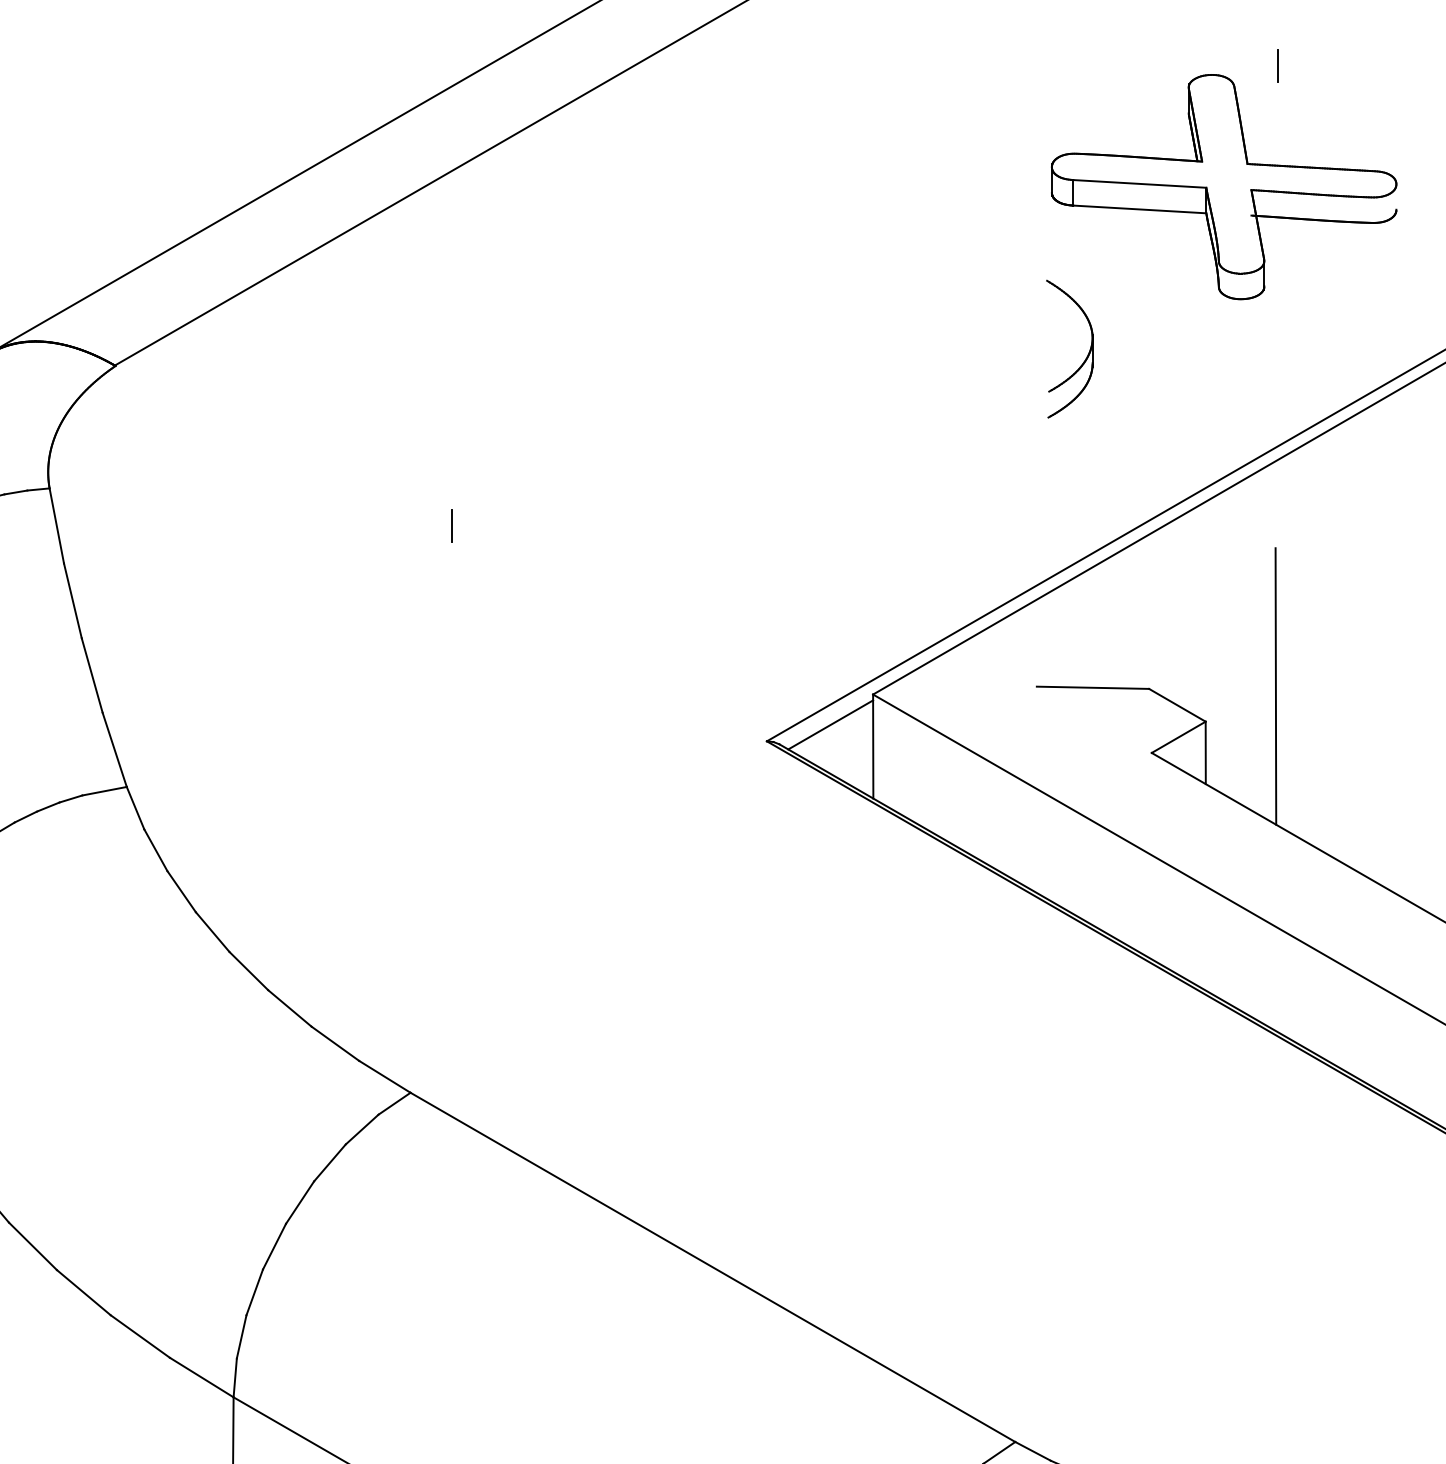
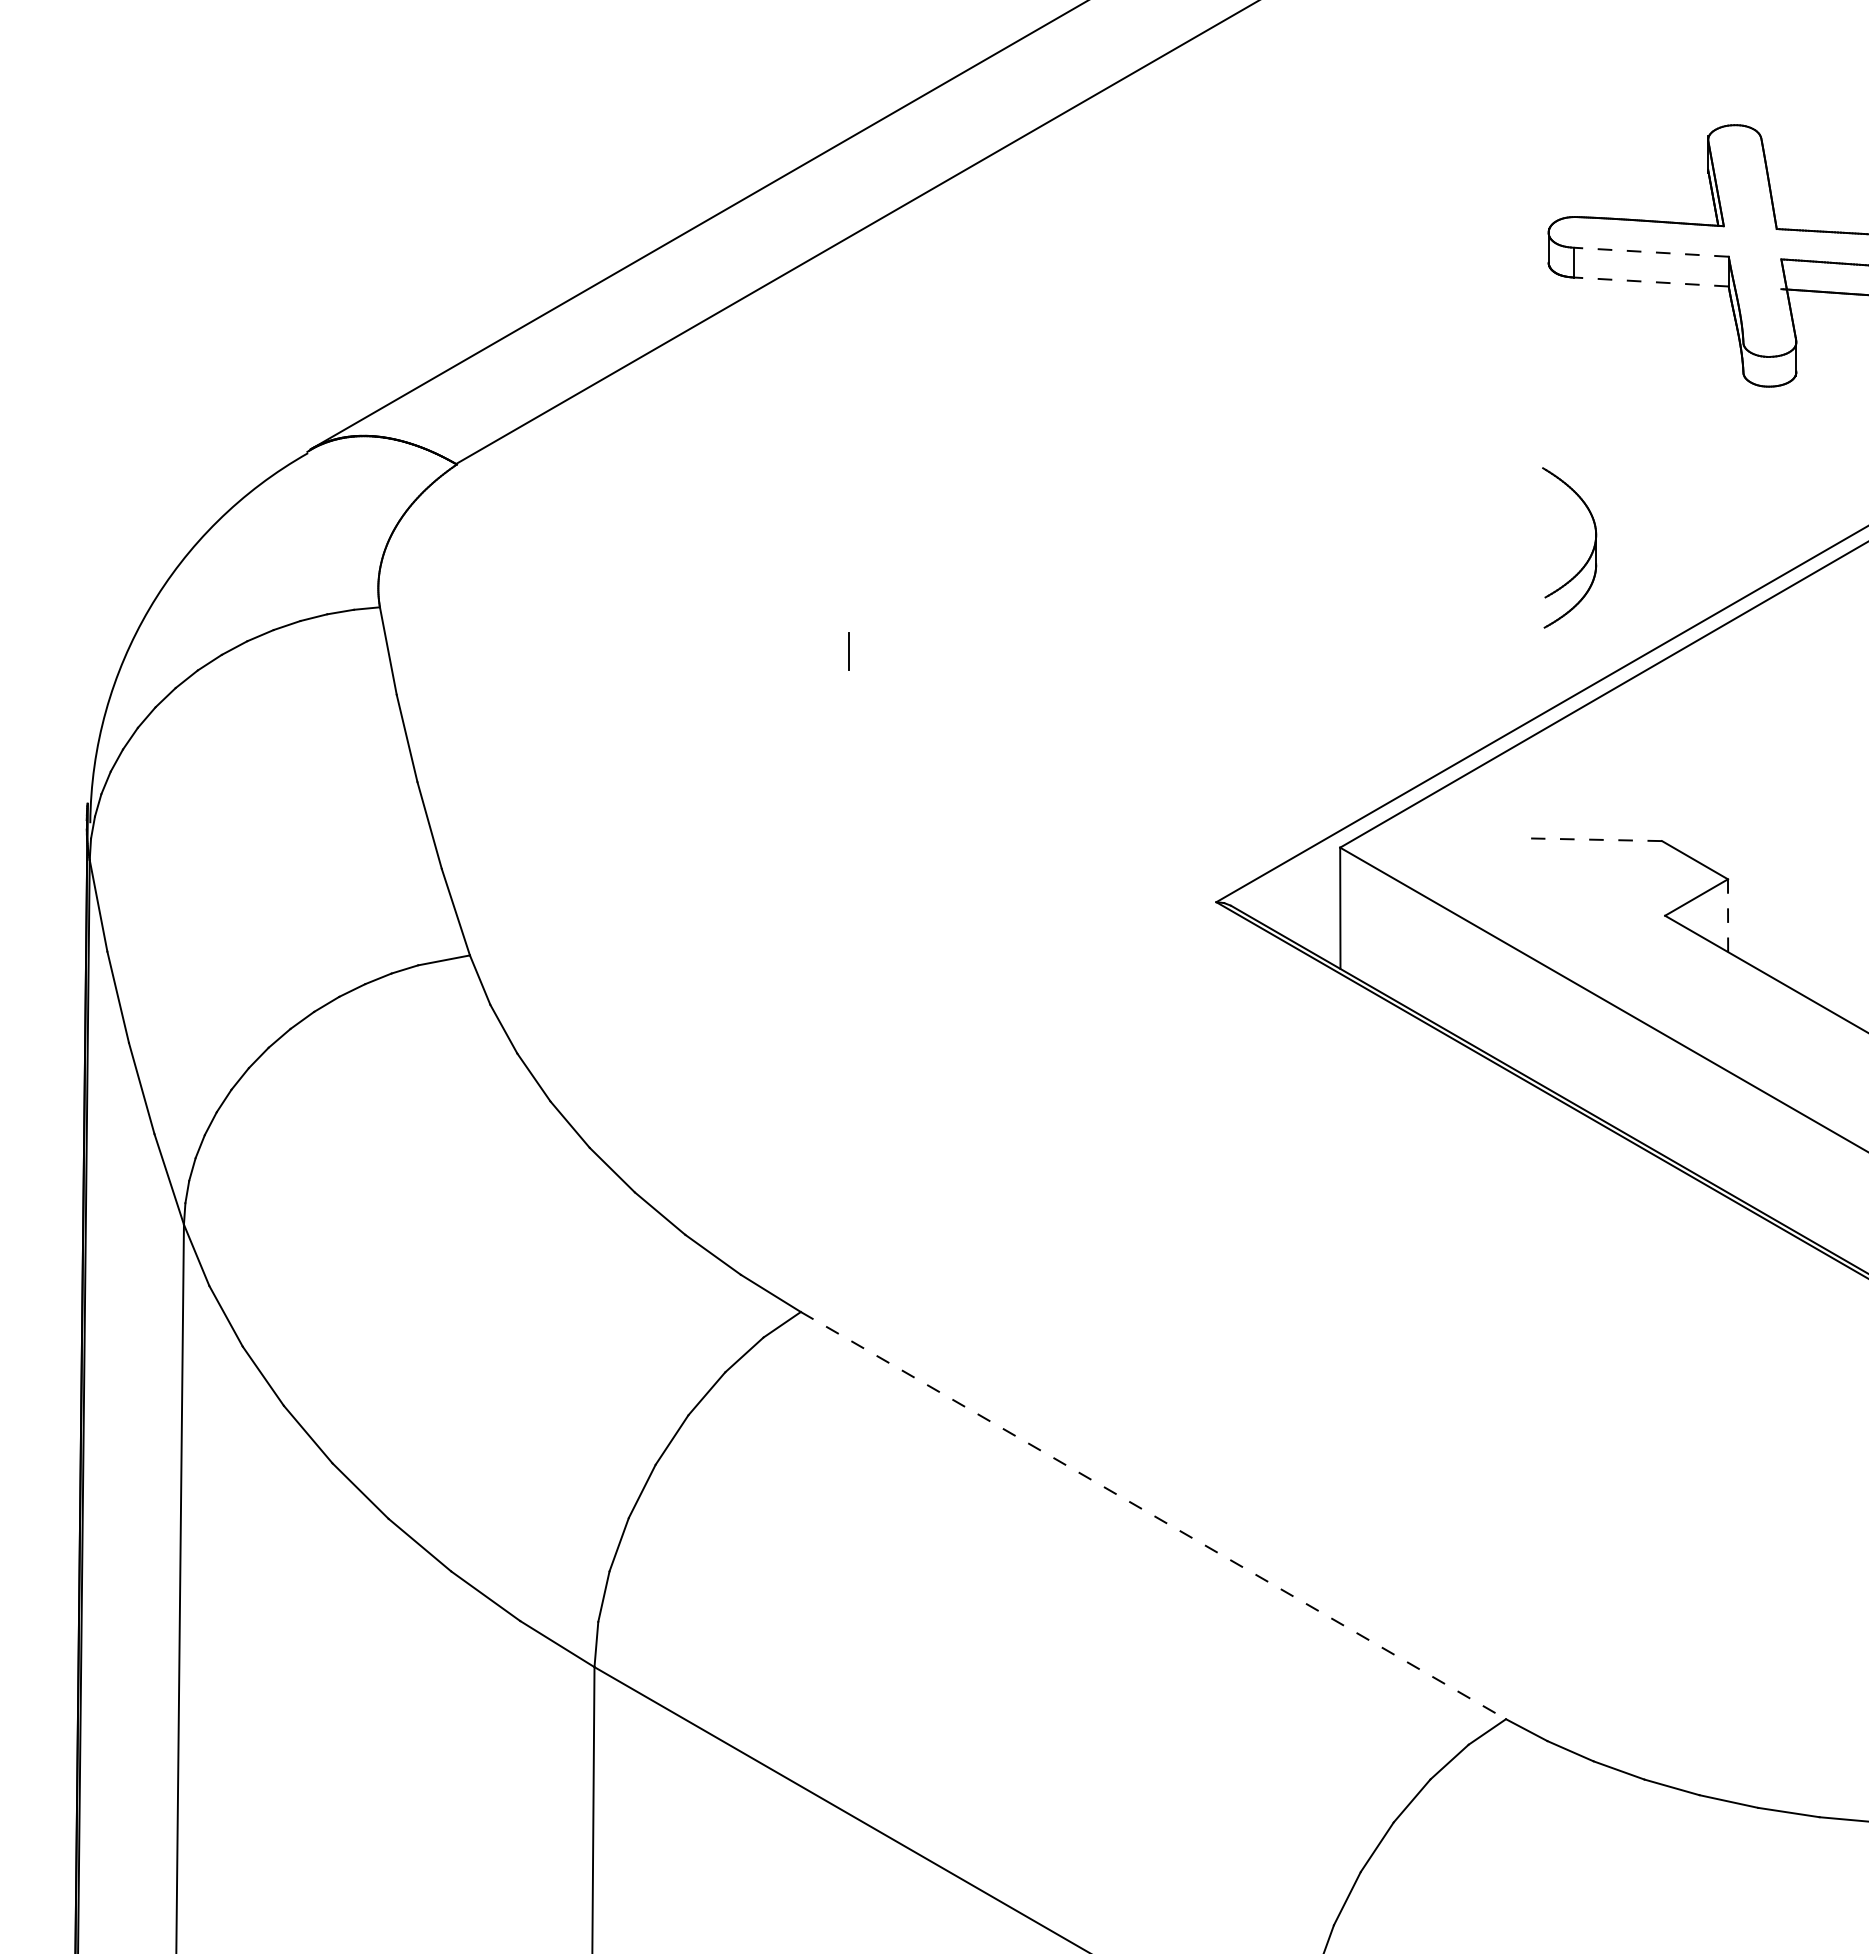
line: (1278, 65) -> (1812, 114), removed
line: (1140, 184) -> (1651, 252), solid -> dashed
line: (1140, 209) -> (1651, 282), solid -> dashed
part: (1086, 356) -> (1589, 556), moved
line: (1275, 686) -> (1809, 838), removed
line: (1092, 687) -> (1596, 839), solid -> dashed
line: (830, 724) -> (1290, 882), removed
line: (1206, 752) -> (1728, 915), solid -> dashed
line: (713, 1267) -> (1153, 1515), solid -> dashed

